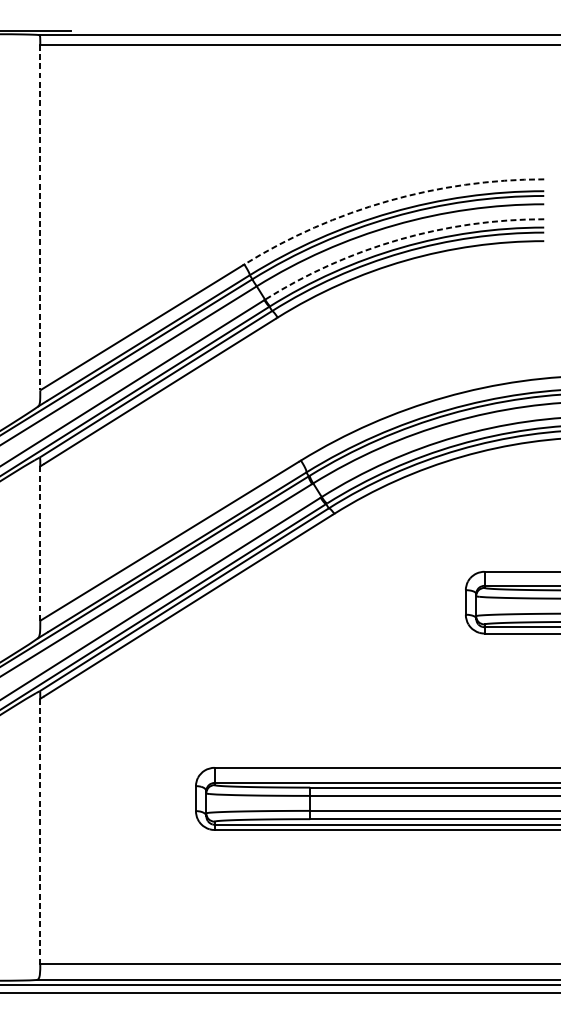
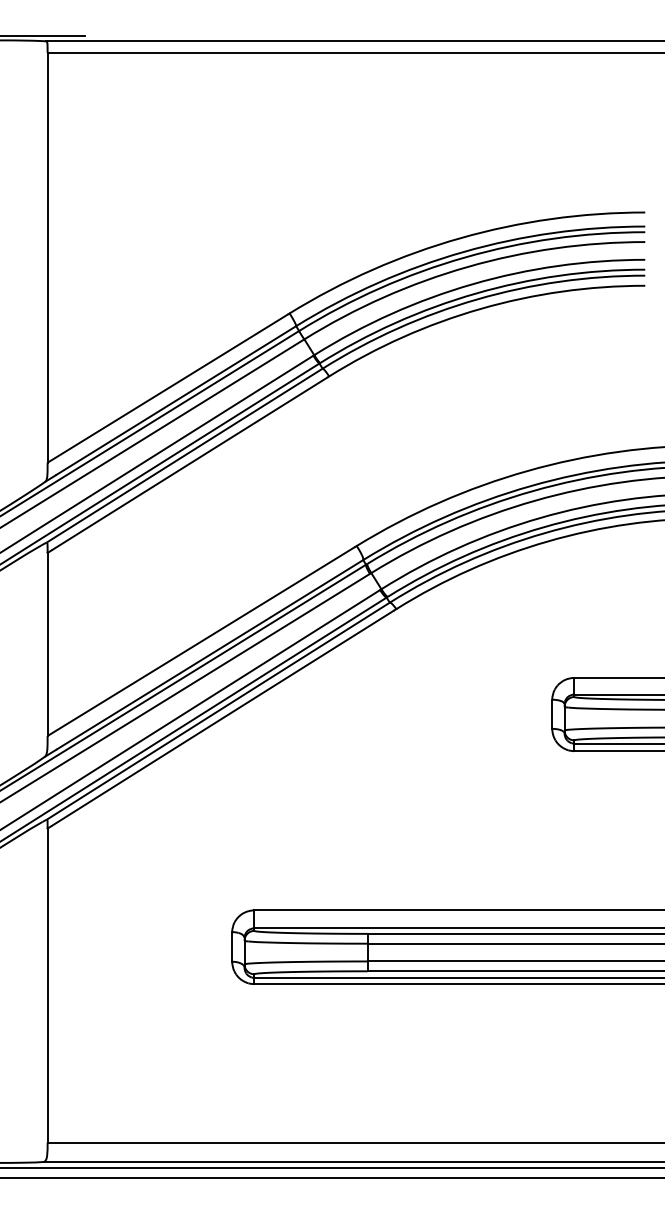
arc: (388, 201) -> (460, 238), dashed -> solid
line: (40, 217) -> (47, 257), dashed -> solid
arc: (399, 240) -> (473, 284), dashed -> solid
line: (40, 543) -> (47, 644), dashed -> solid
line: (40, 831) -> (47, 986), dashed -> solid

